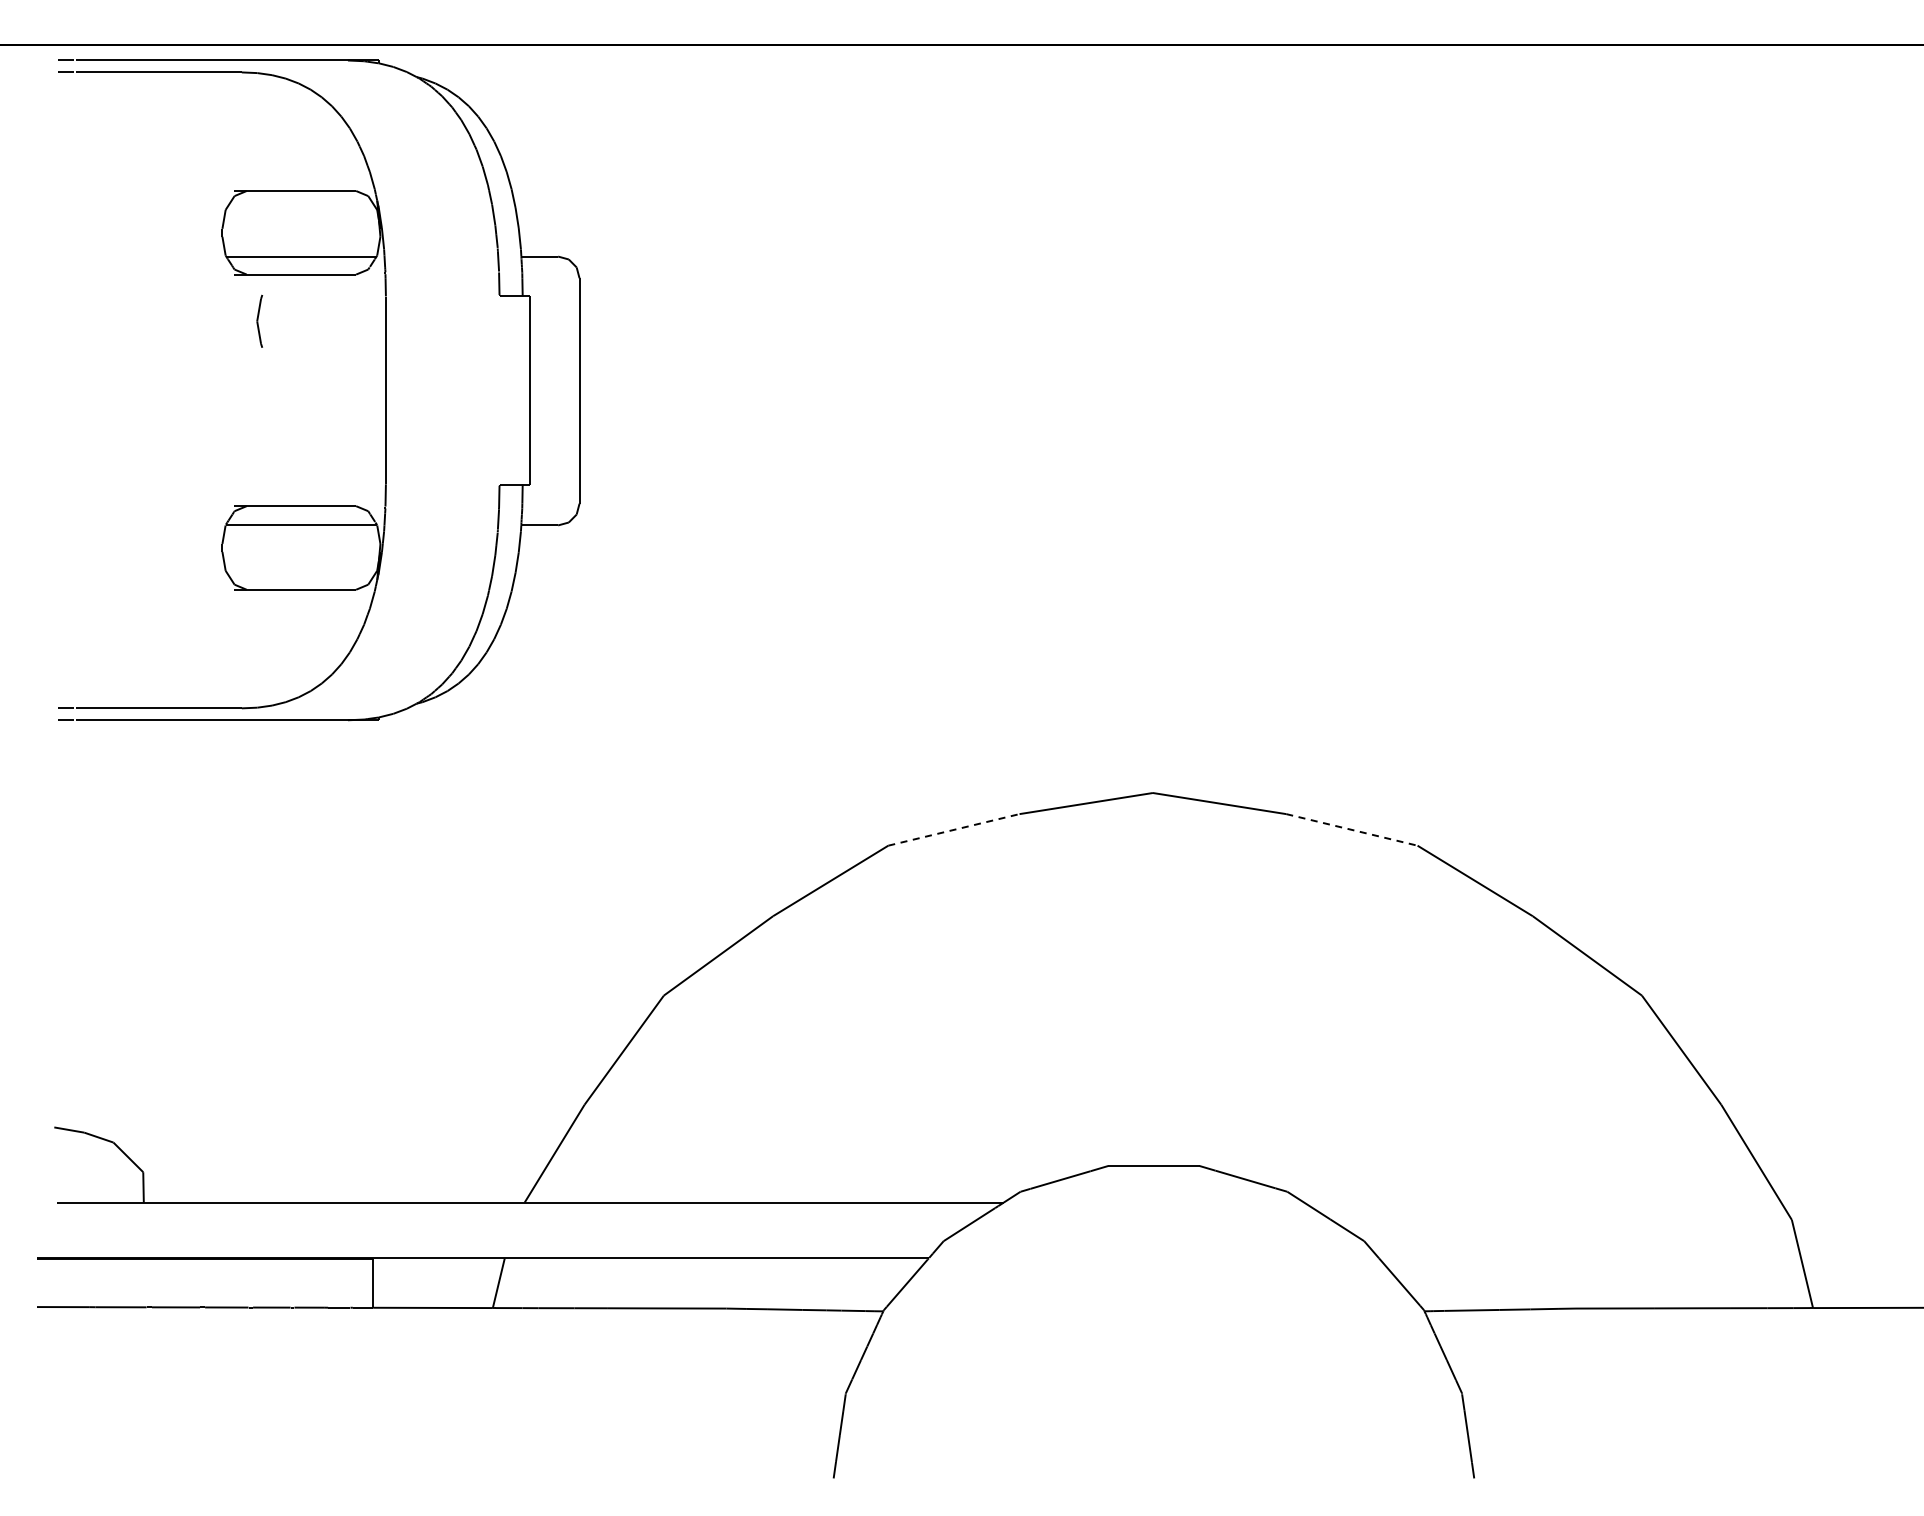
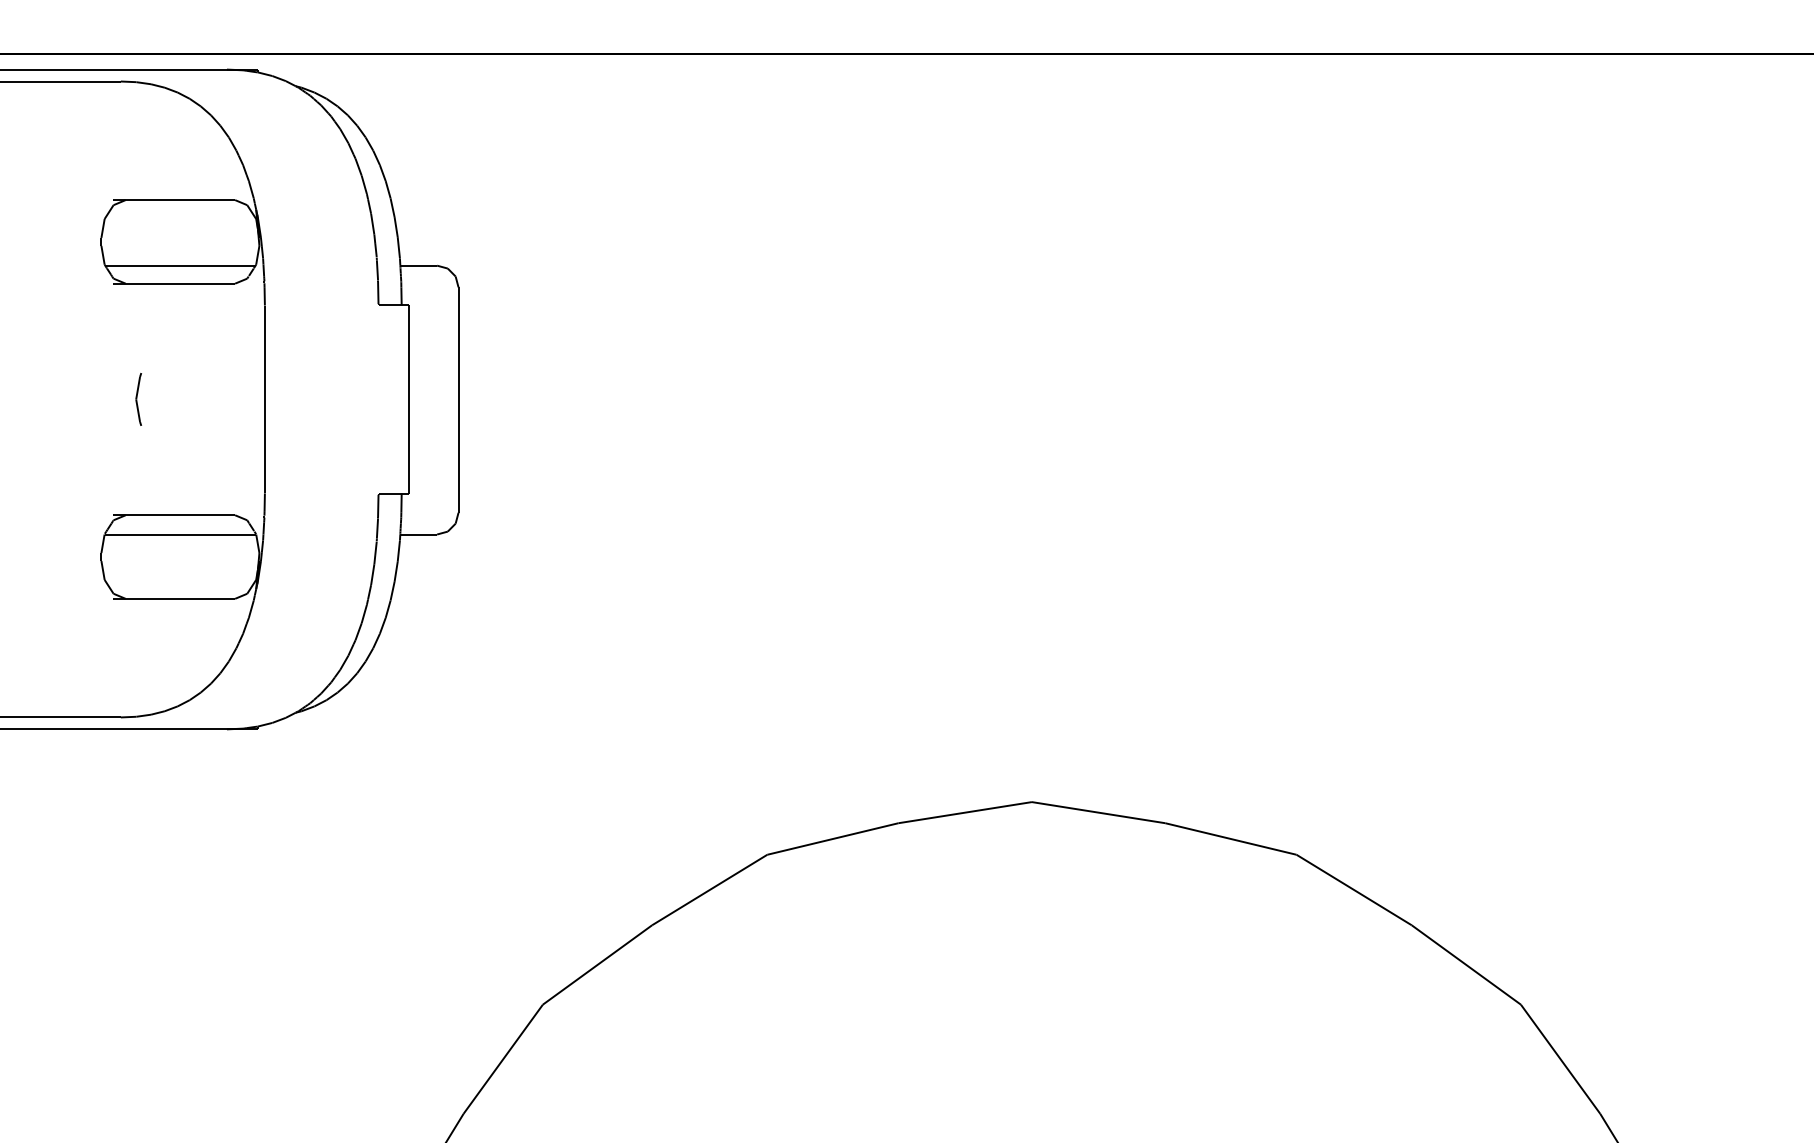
part: (259, 320) -> (138, 398), moved
line: (954, 829) -> (833, 838), dashed -> solid
line: (1351, 829) -> (1230, 838), dashed -> solid

